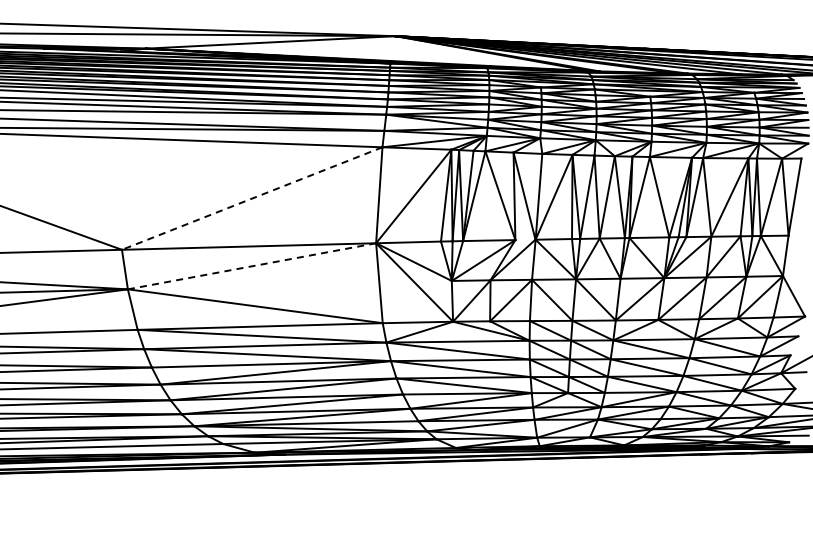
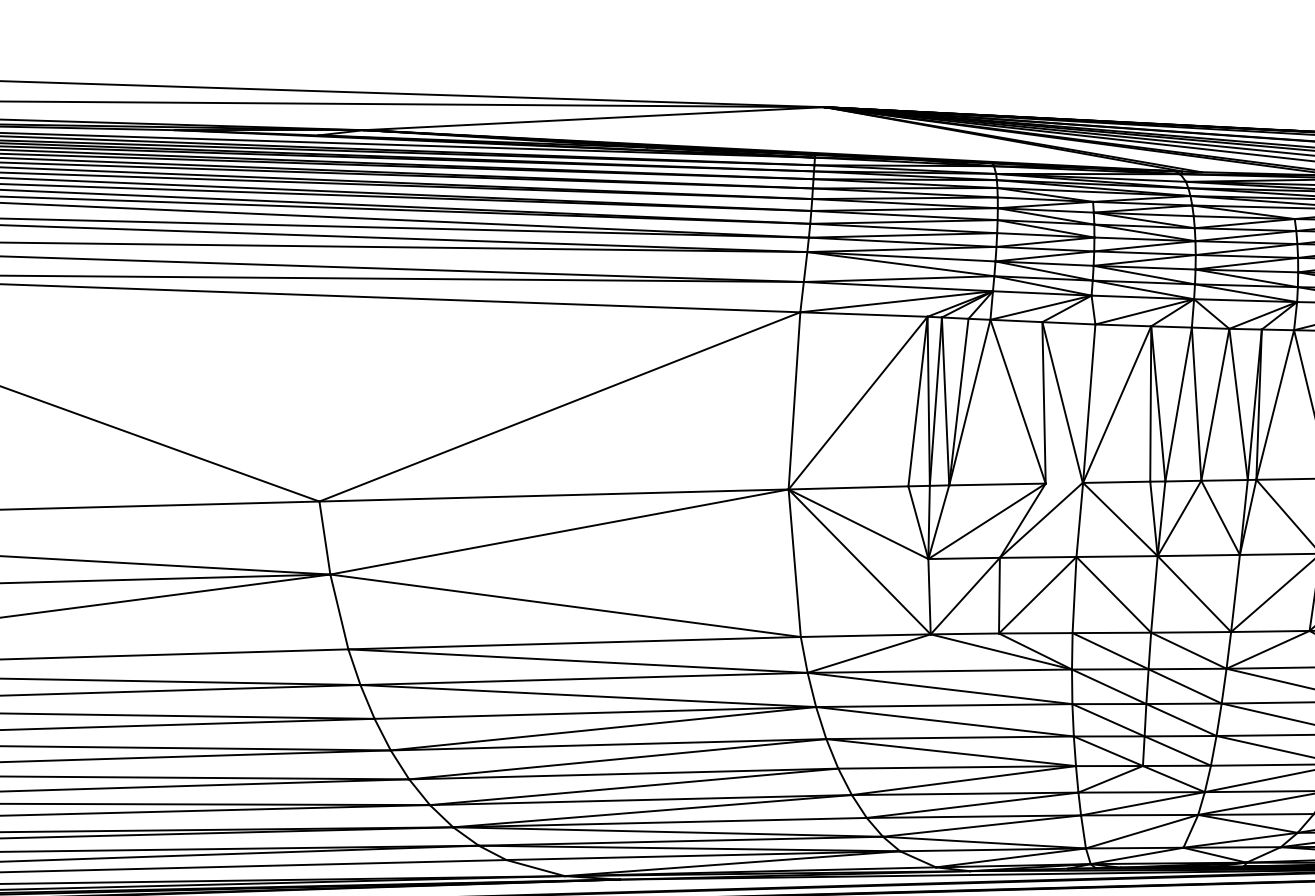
line: (252, 198) -> (560, 406), dashed -> solid
line: (252, 266) -> (560, 532), dashed -> solid

